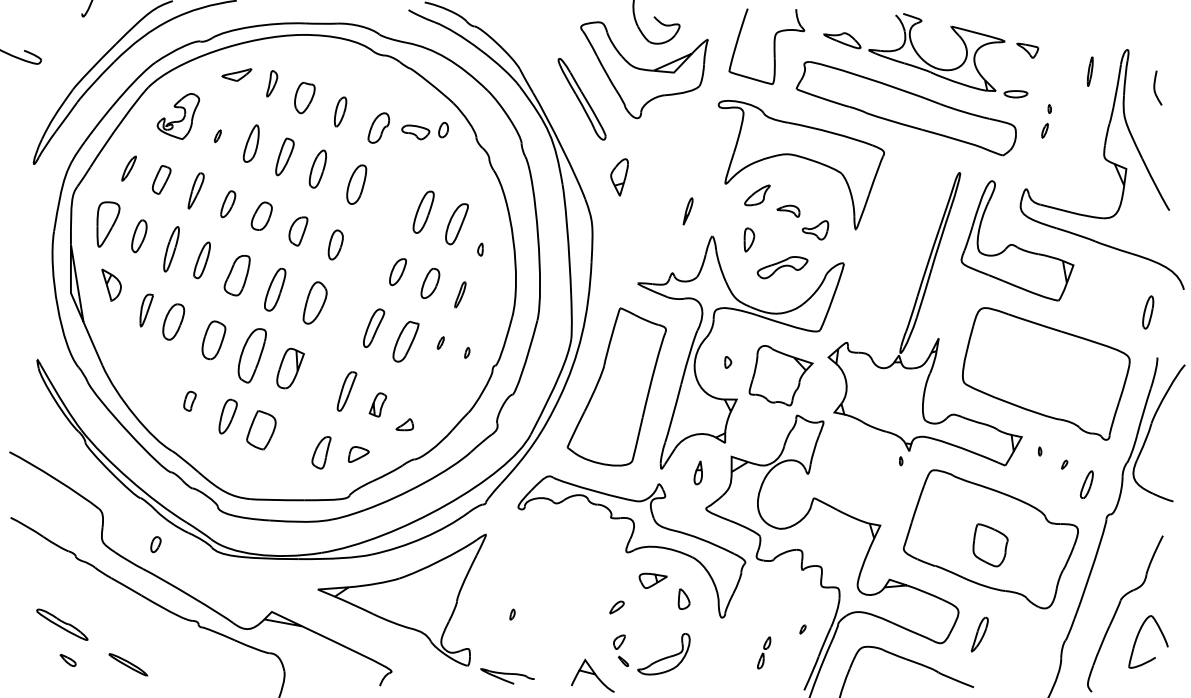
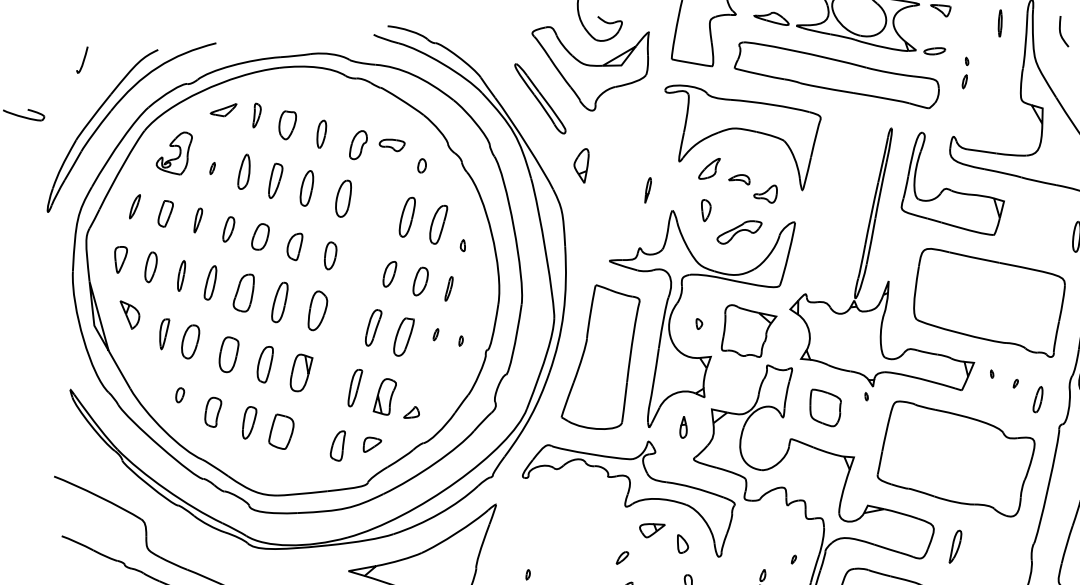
part: (443, 130) -> (421, 166), moved
part: (195, 190) -> (197, 220), size x0.71
part: (108, 224) -> (121, 259), size x0.62
part: (171, 249) -> (181, 276), size x0.71
part: (251, 355) -> (264, 364), size x0.71
part: (189, 401) -> (213, 412), size x1.67
part: (377, 404) -> (384, 396), size x1.67
part: (155, 544) -> (179, 395), moved
part: (990, 545) -> (825, 407), moved

